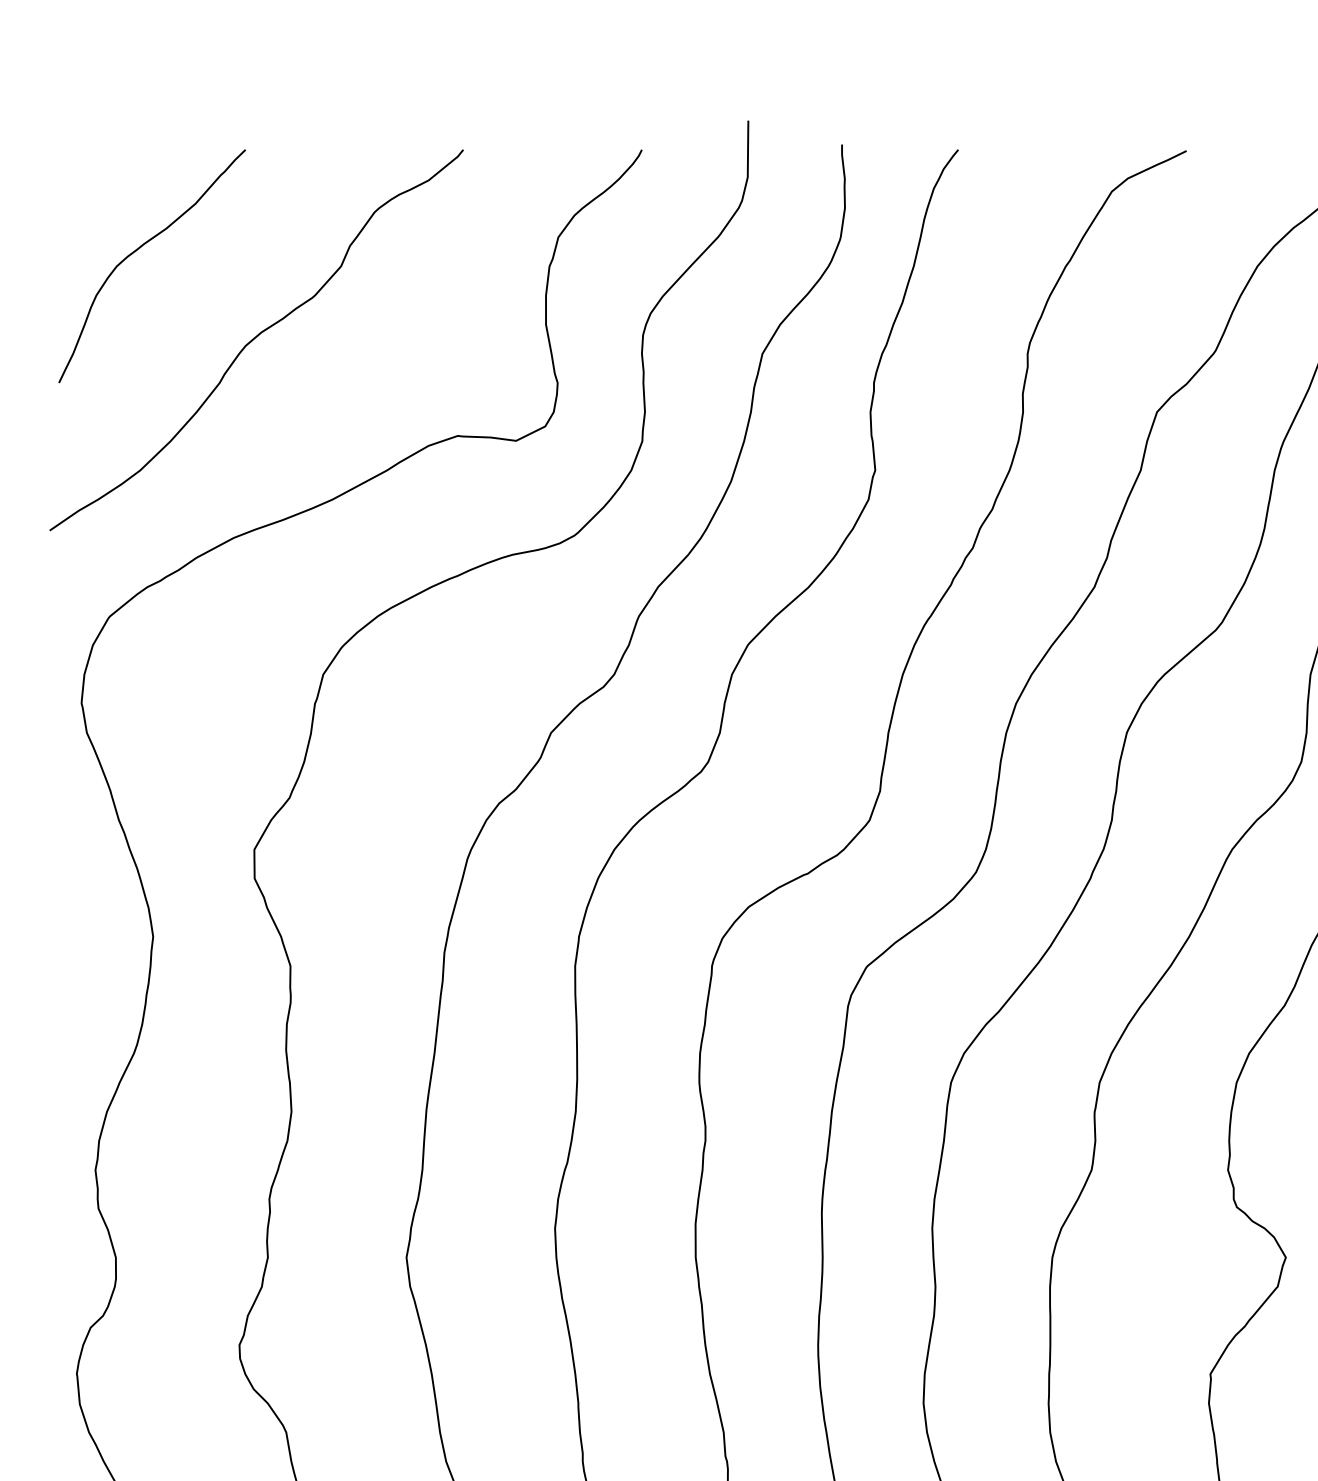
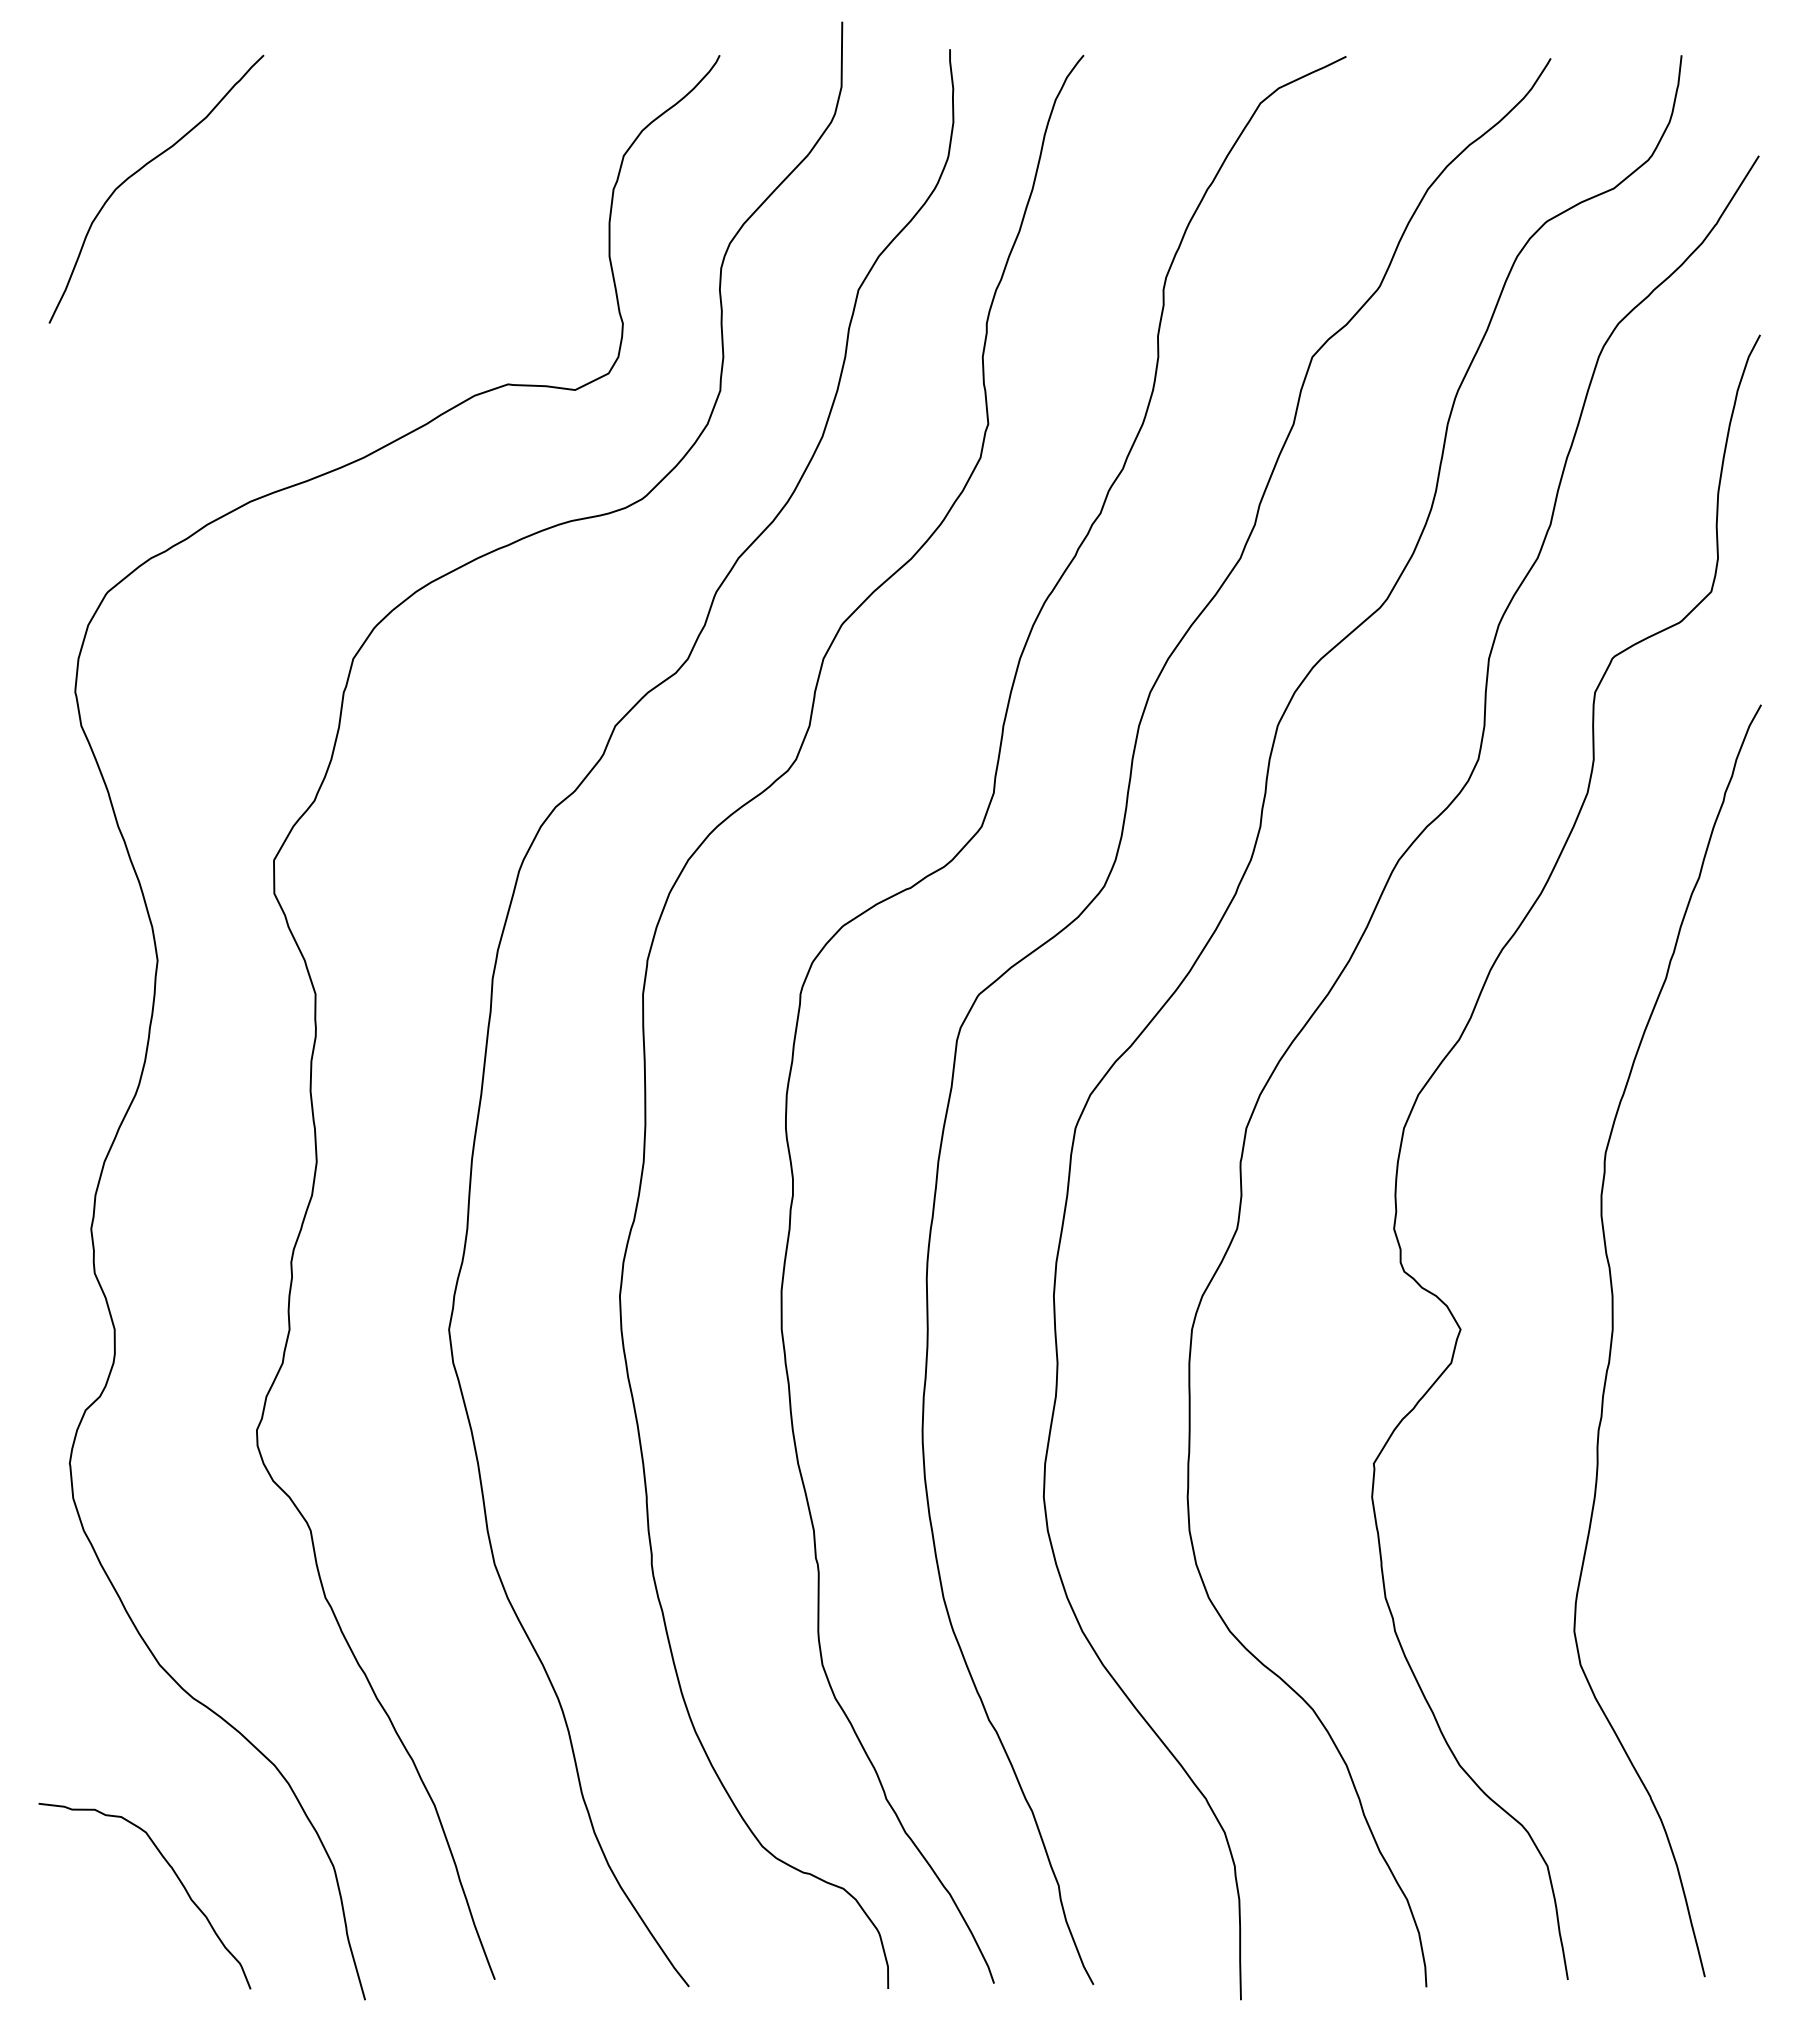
curve: (255, 338) -> (275, 272), removed

